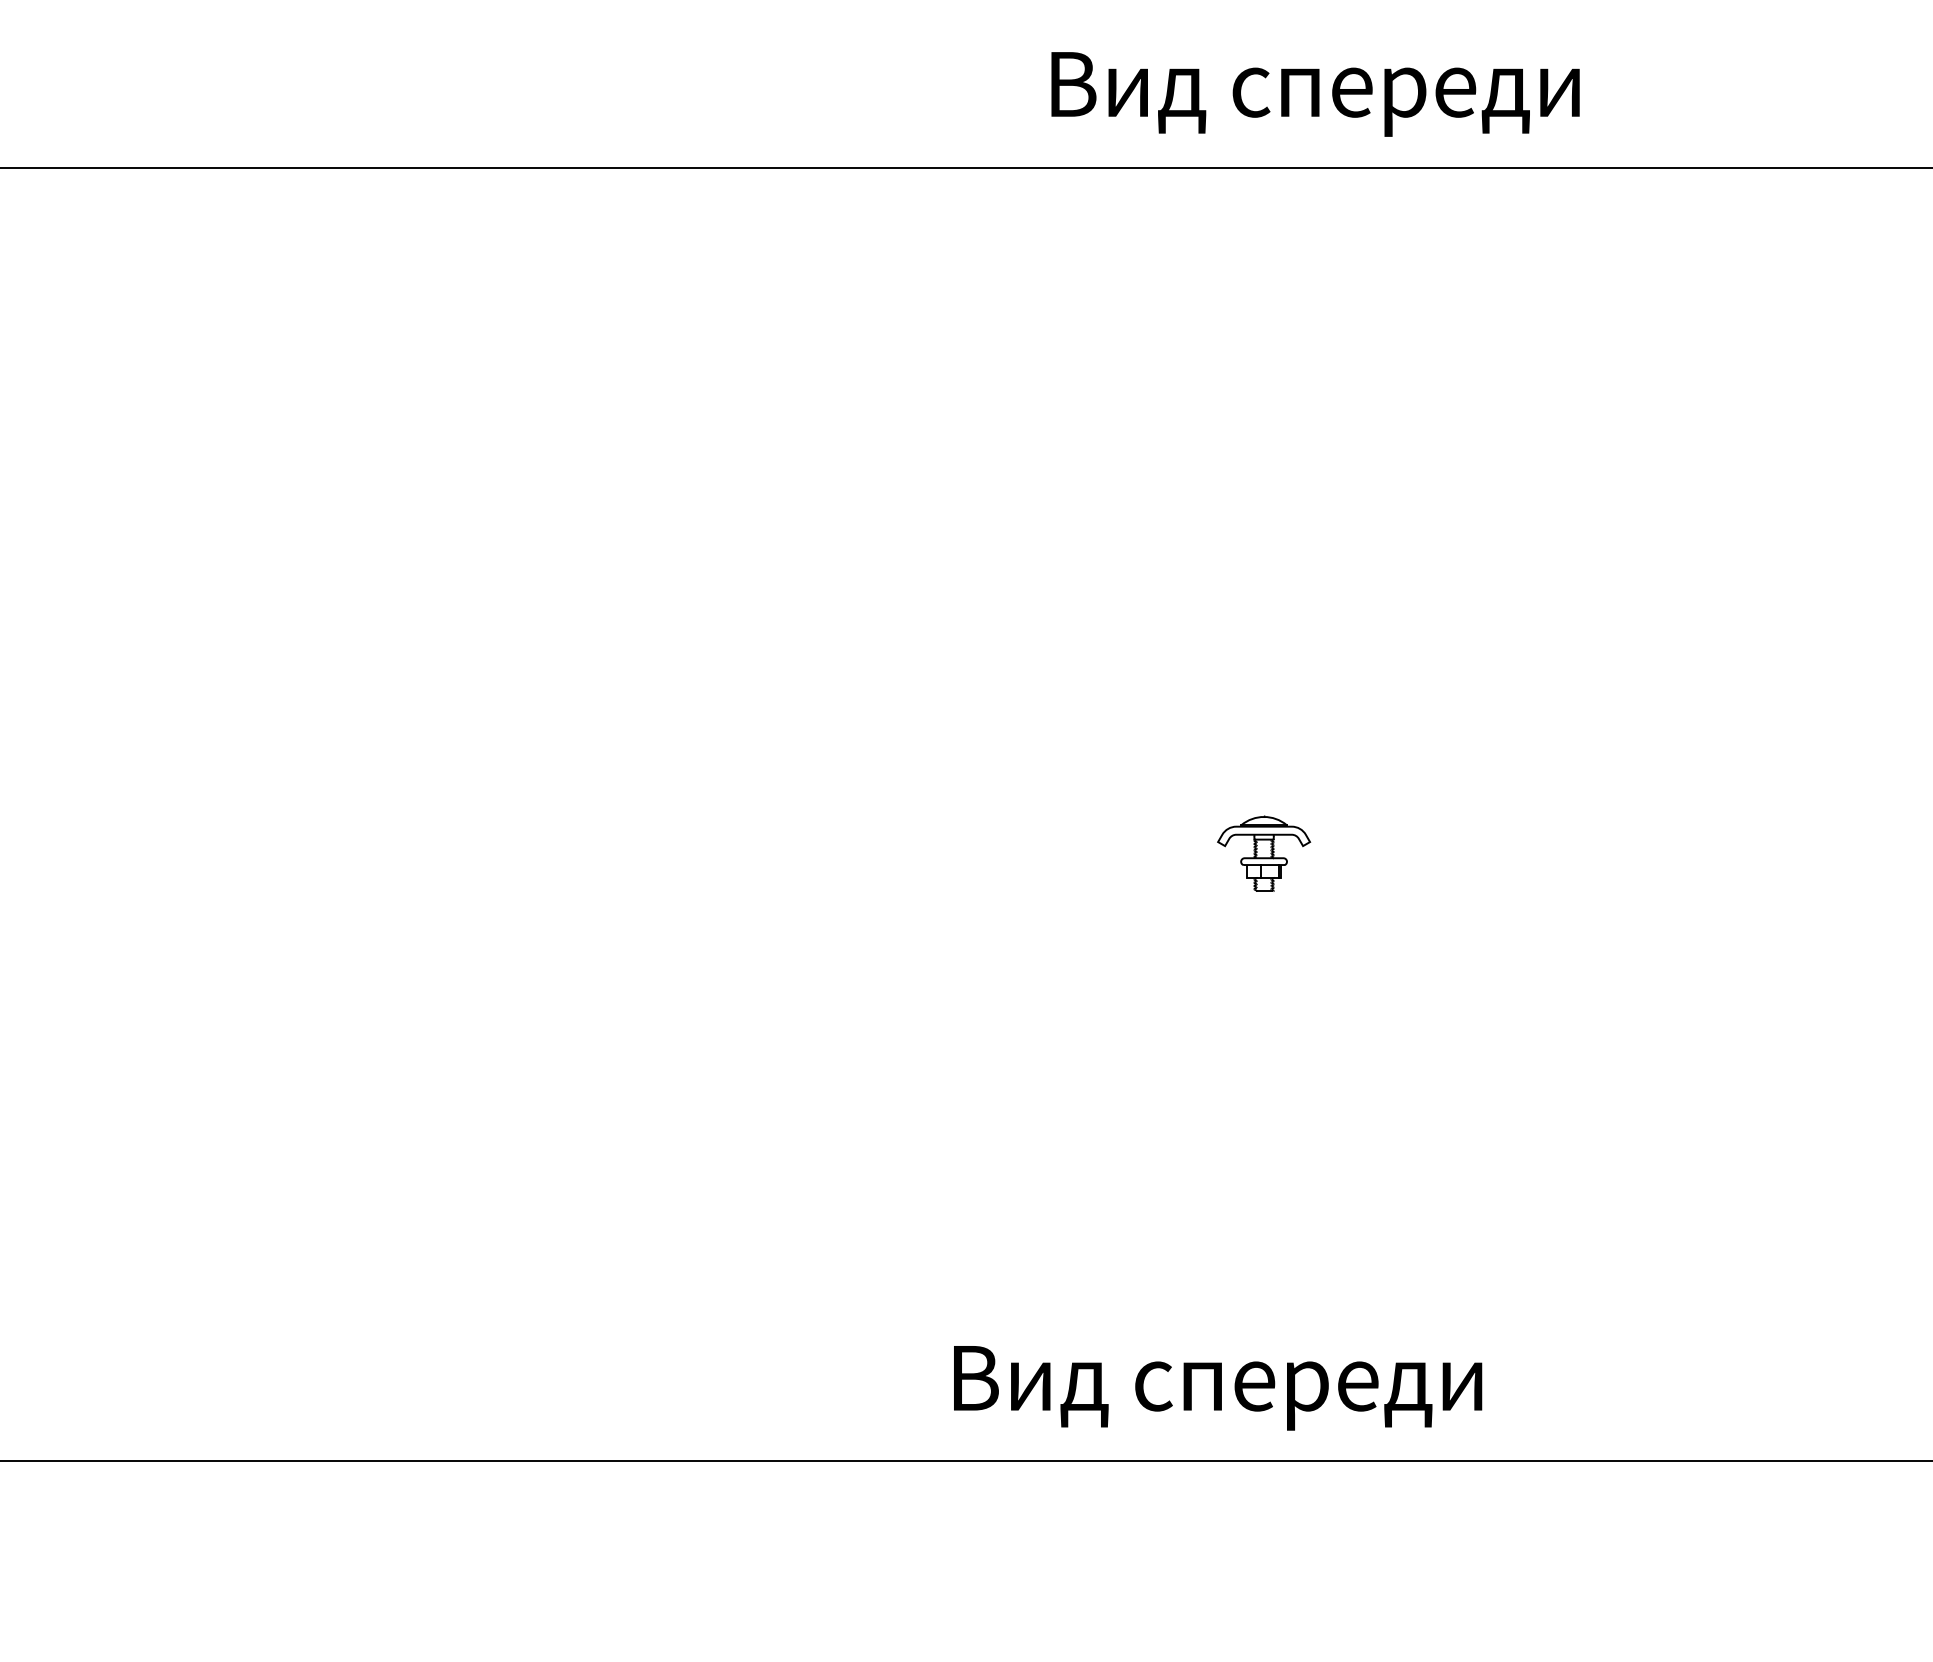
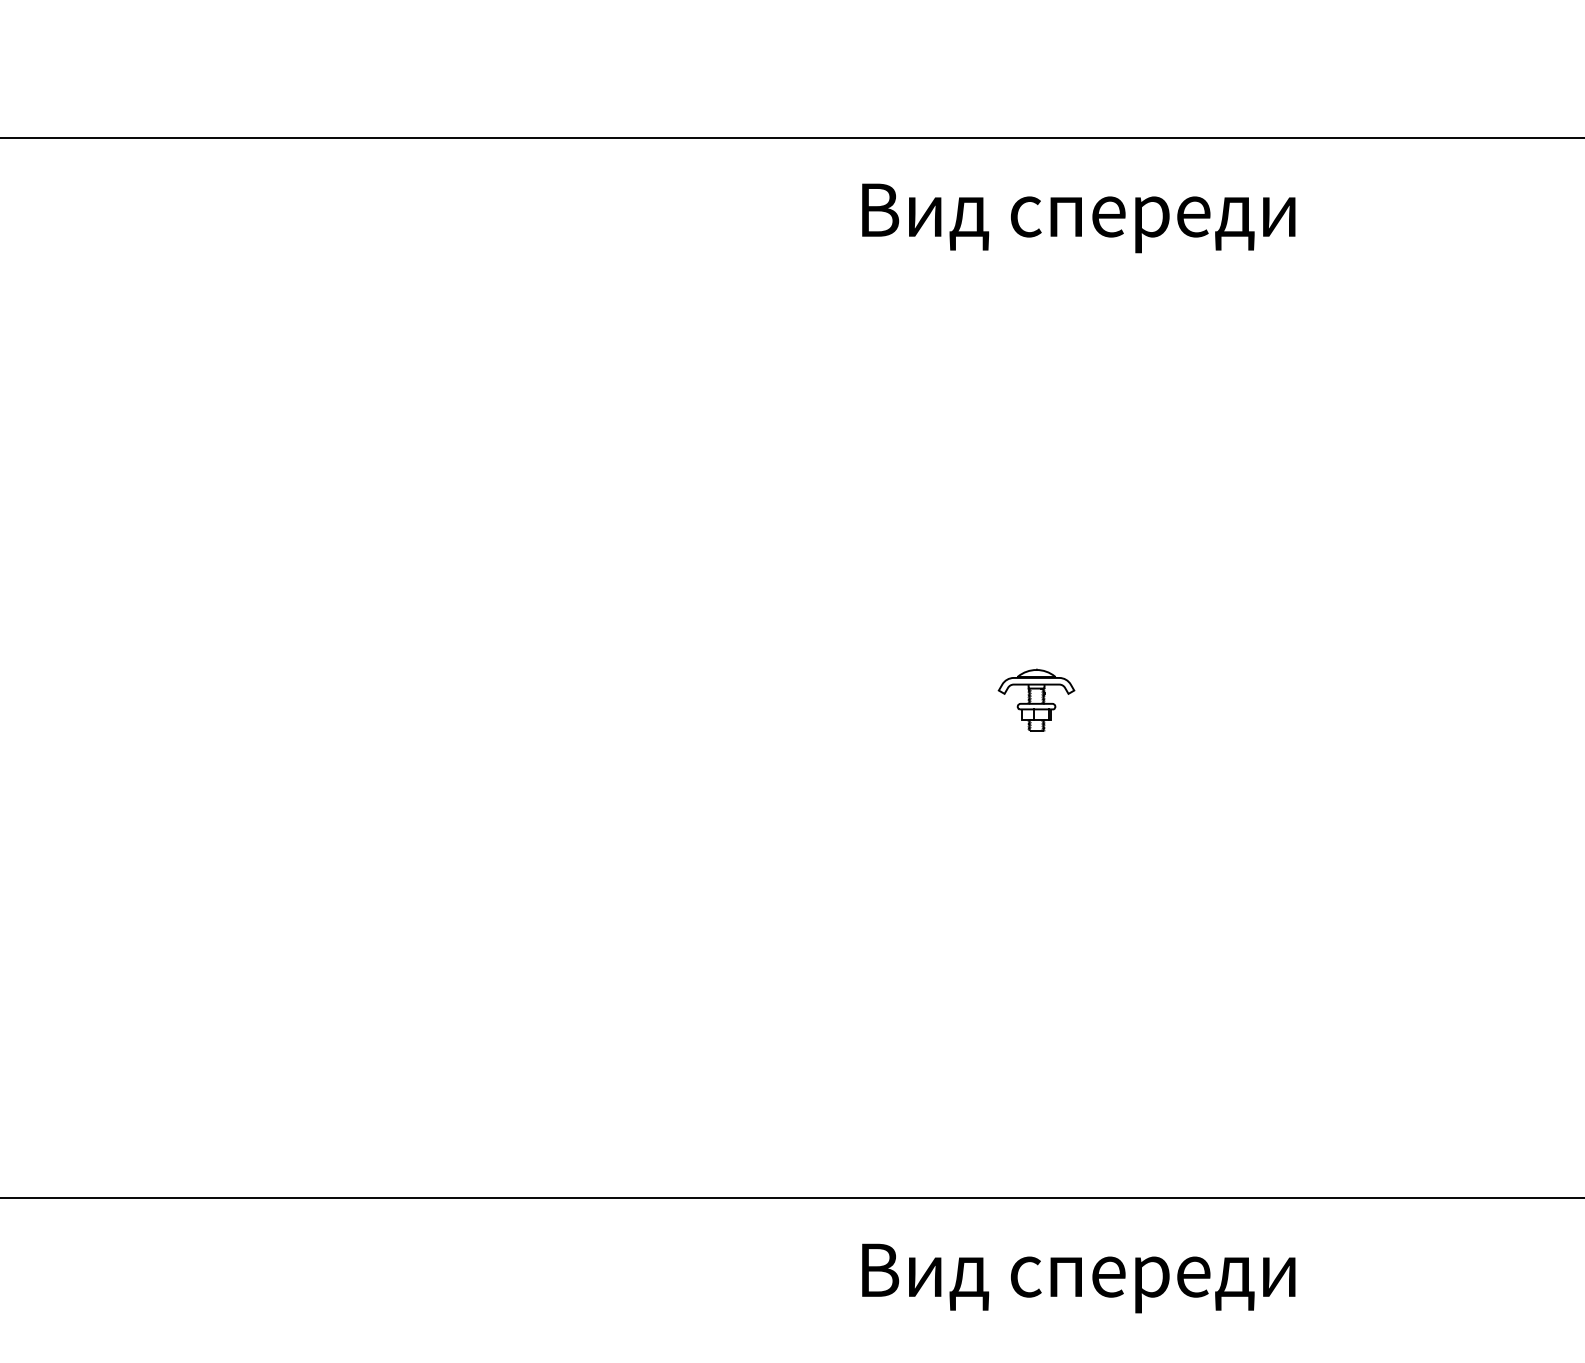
text: (1315, 94) -> (1078, 218), moved
text: (1217, 1388) -> (1078, 1278), moved

